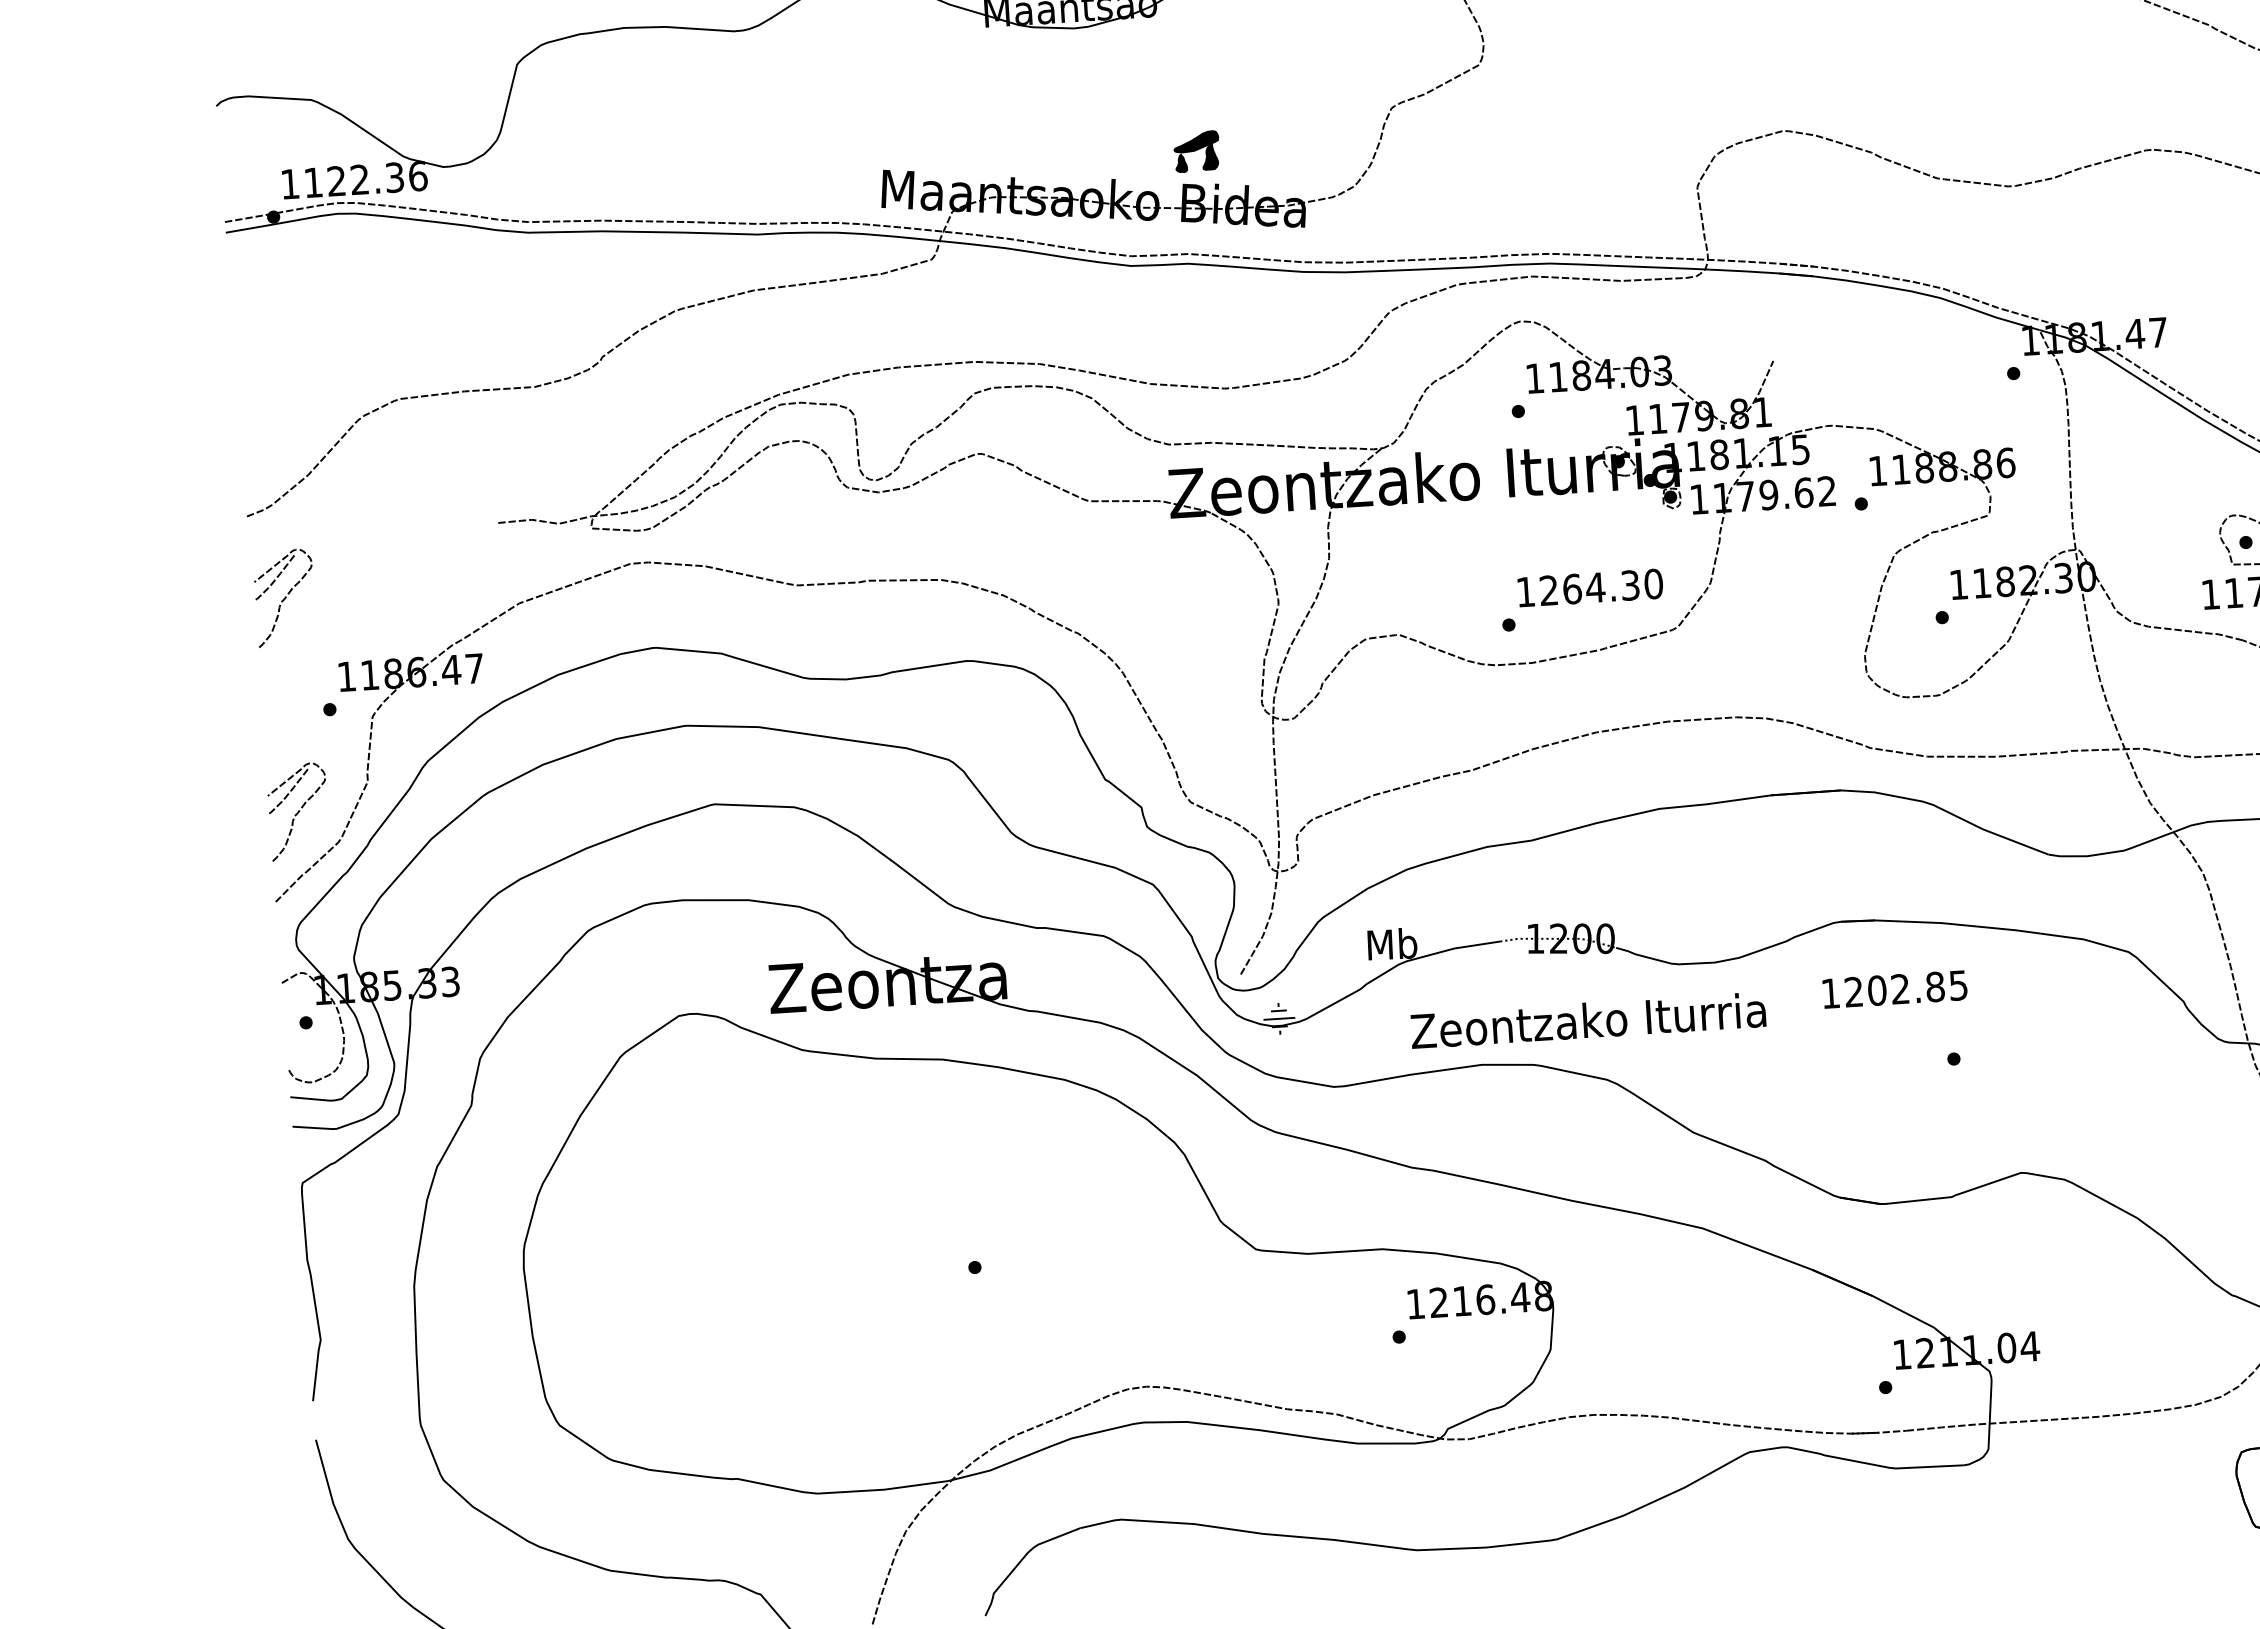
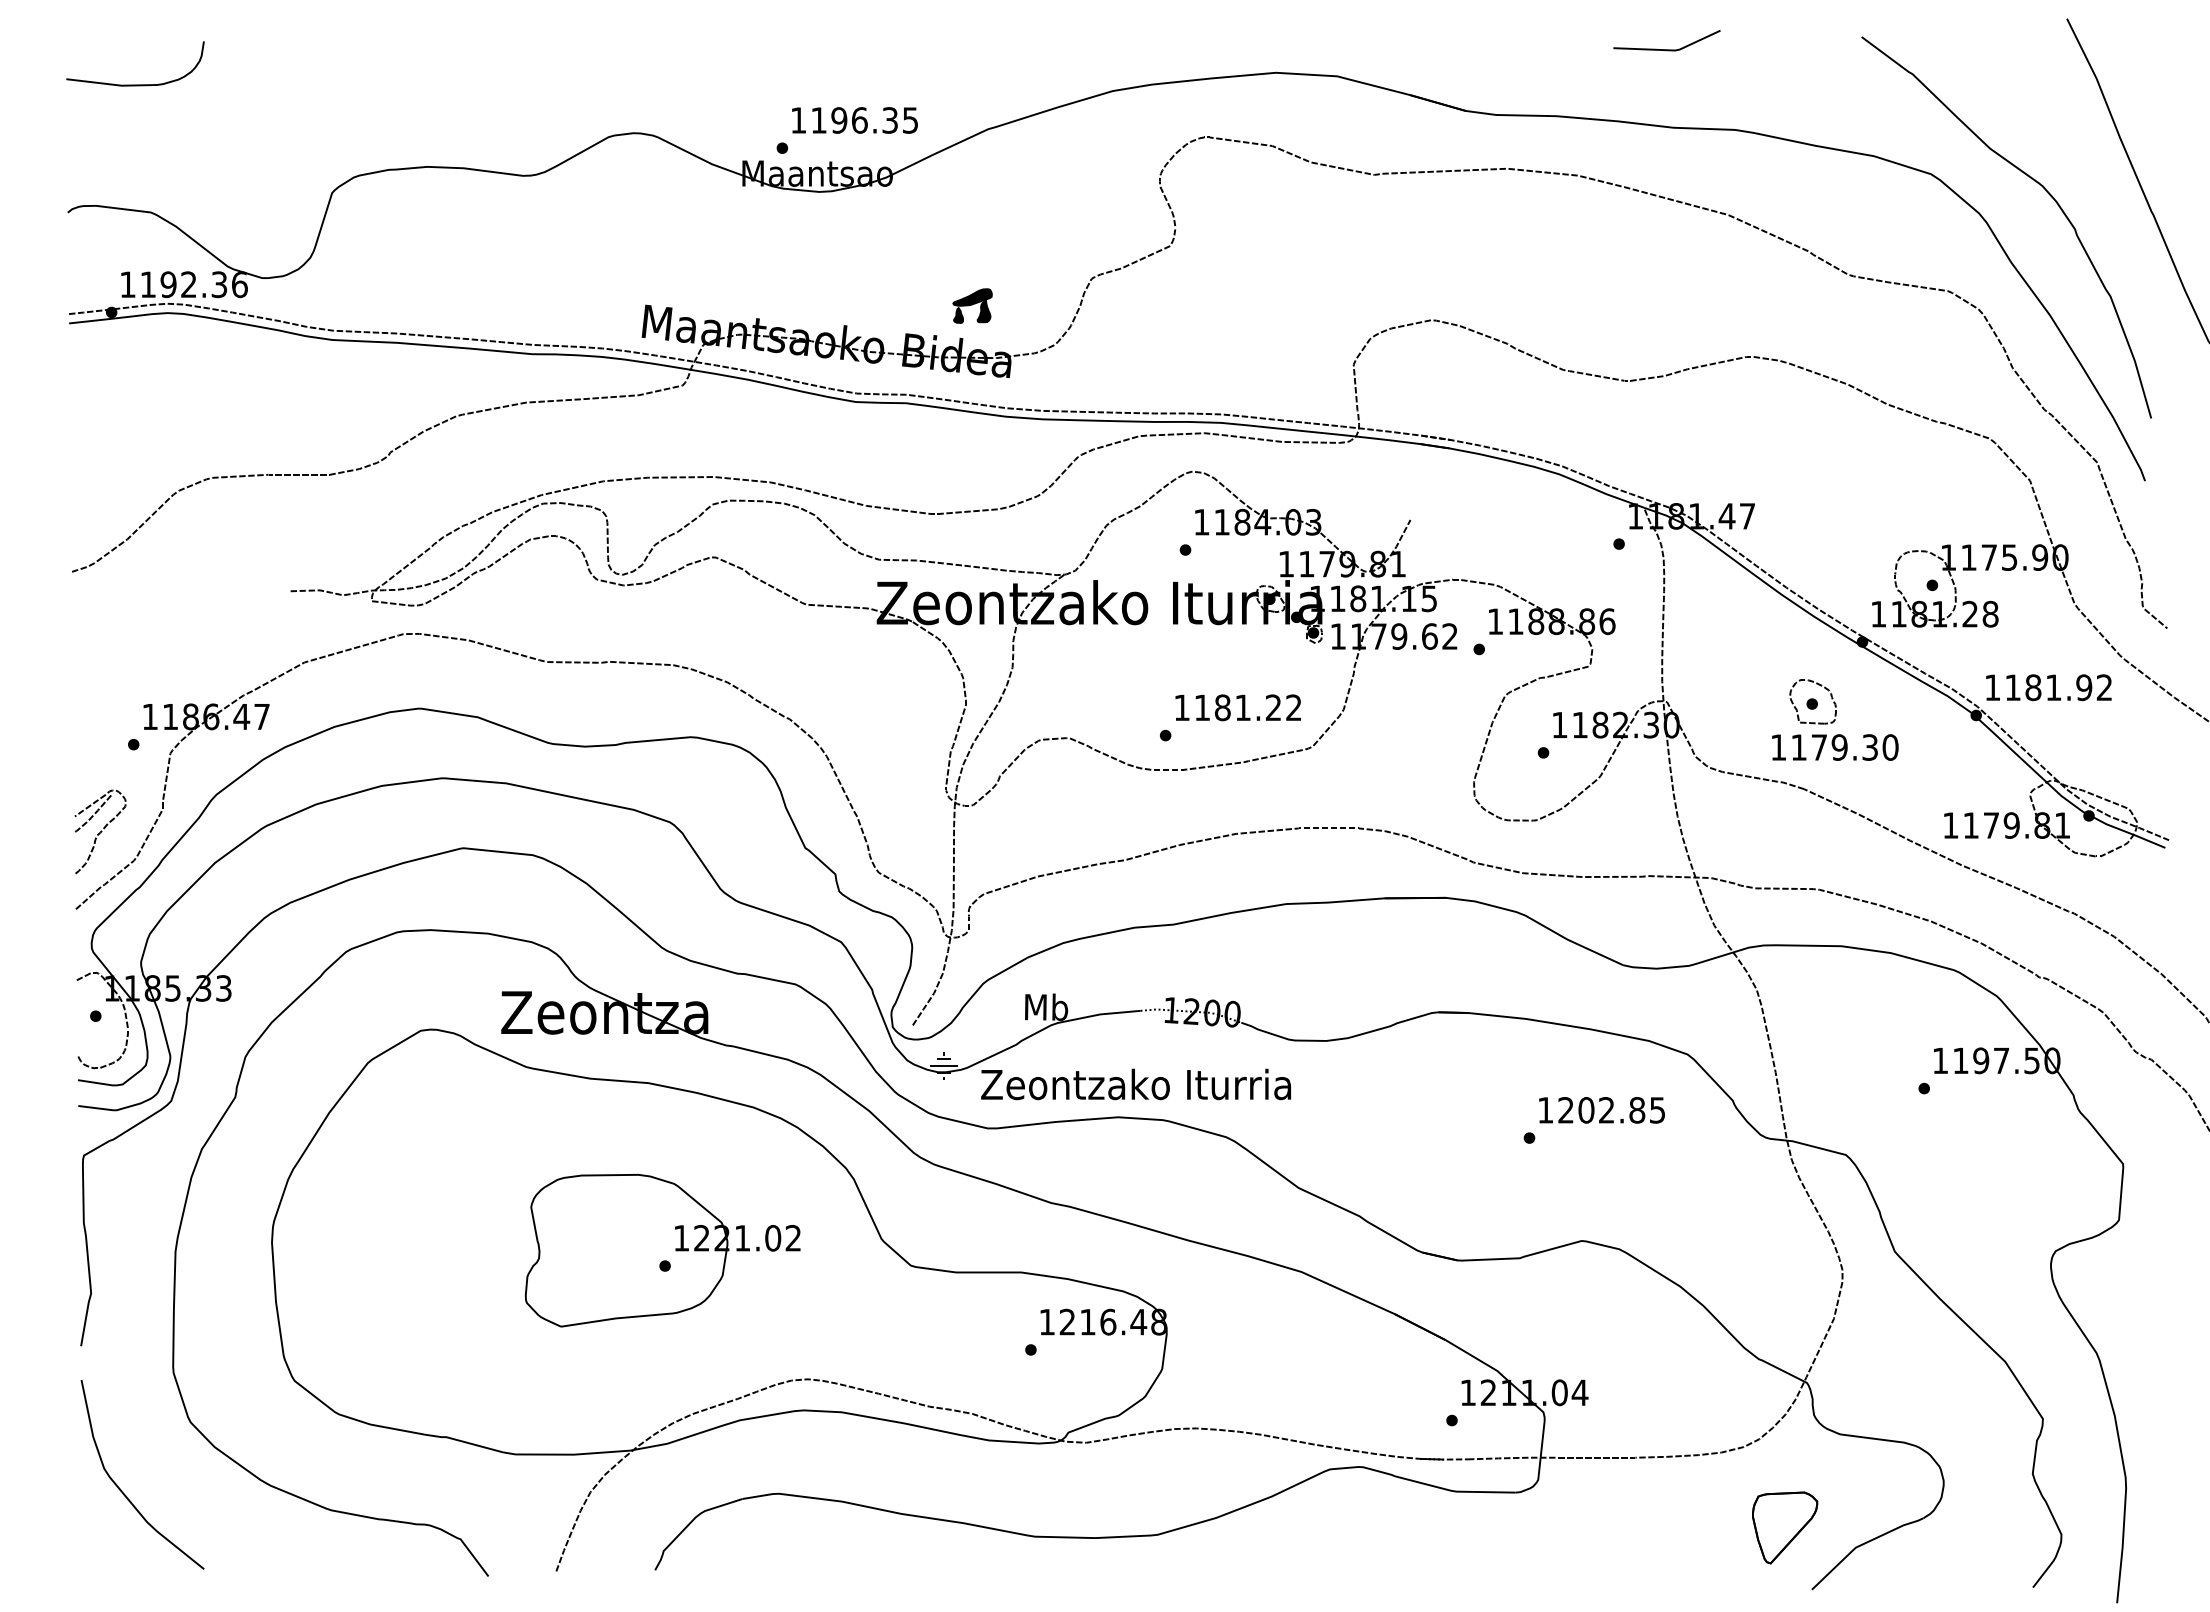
part: (1196, 151) -> (972, 305), moved
text: (336, 181) -> (168, 284), 1122.36 -> 1192.36
text: (1601, 586) -> (1248, 707), 1264.30 -> 1181.22
part: (284, 597) -> (100, 644), removed
text: (1894, 989) -> (1601, 1110), moved
text: (1587, 1020) -> (1135, 1084), moved
part: (970, 1249) -> (662, 1250), added

